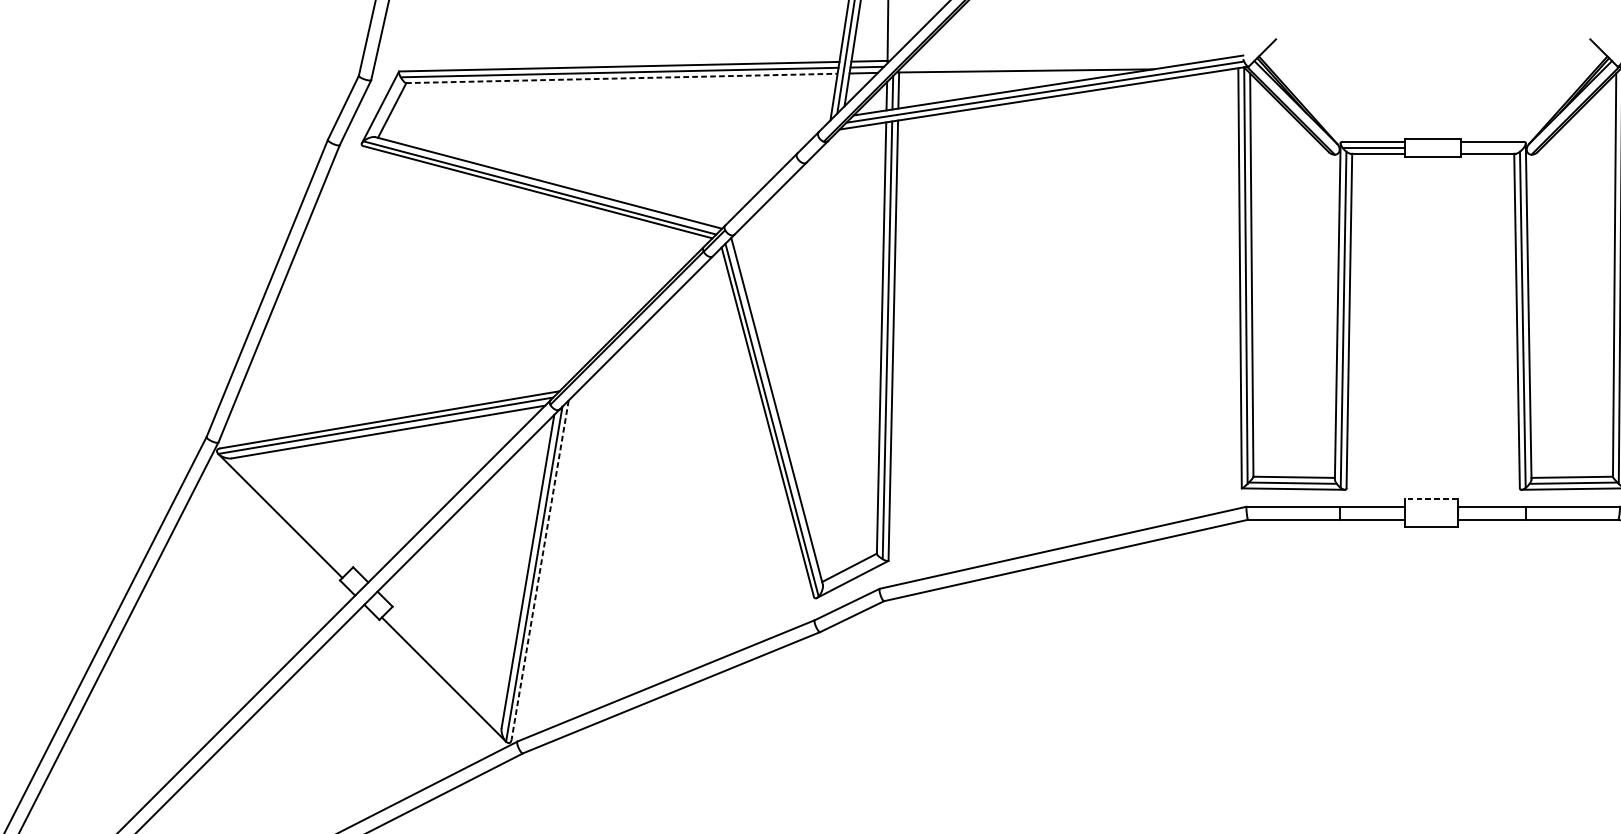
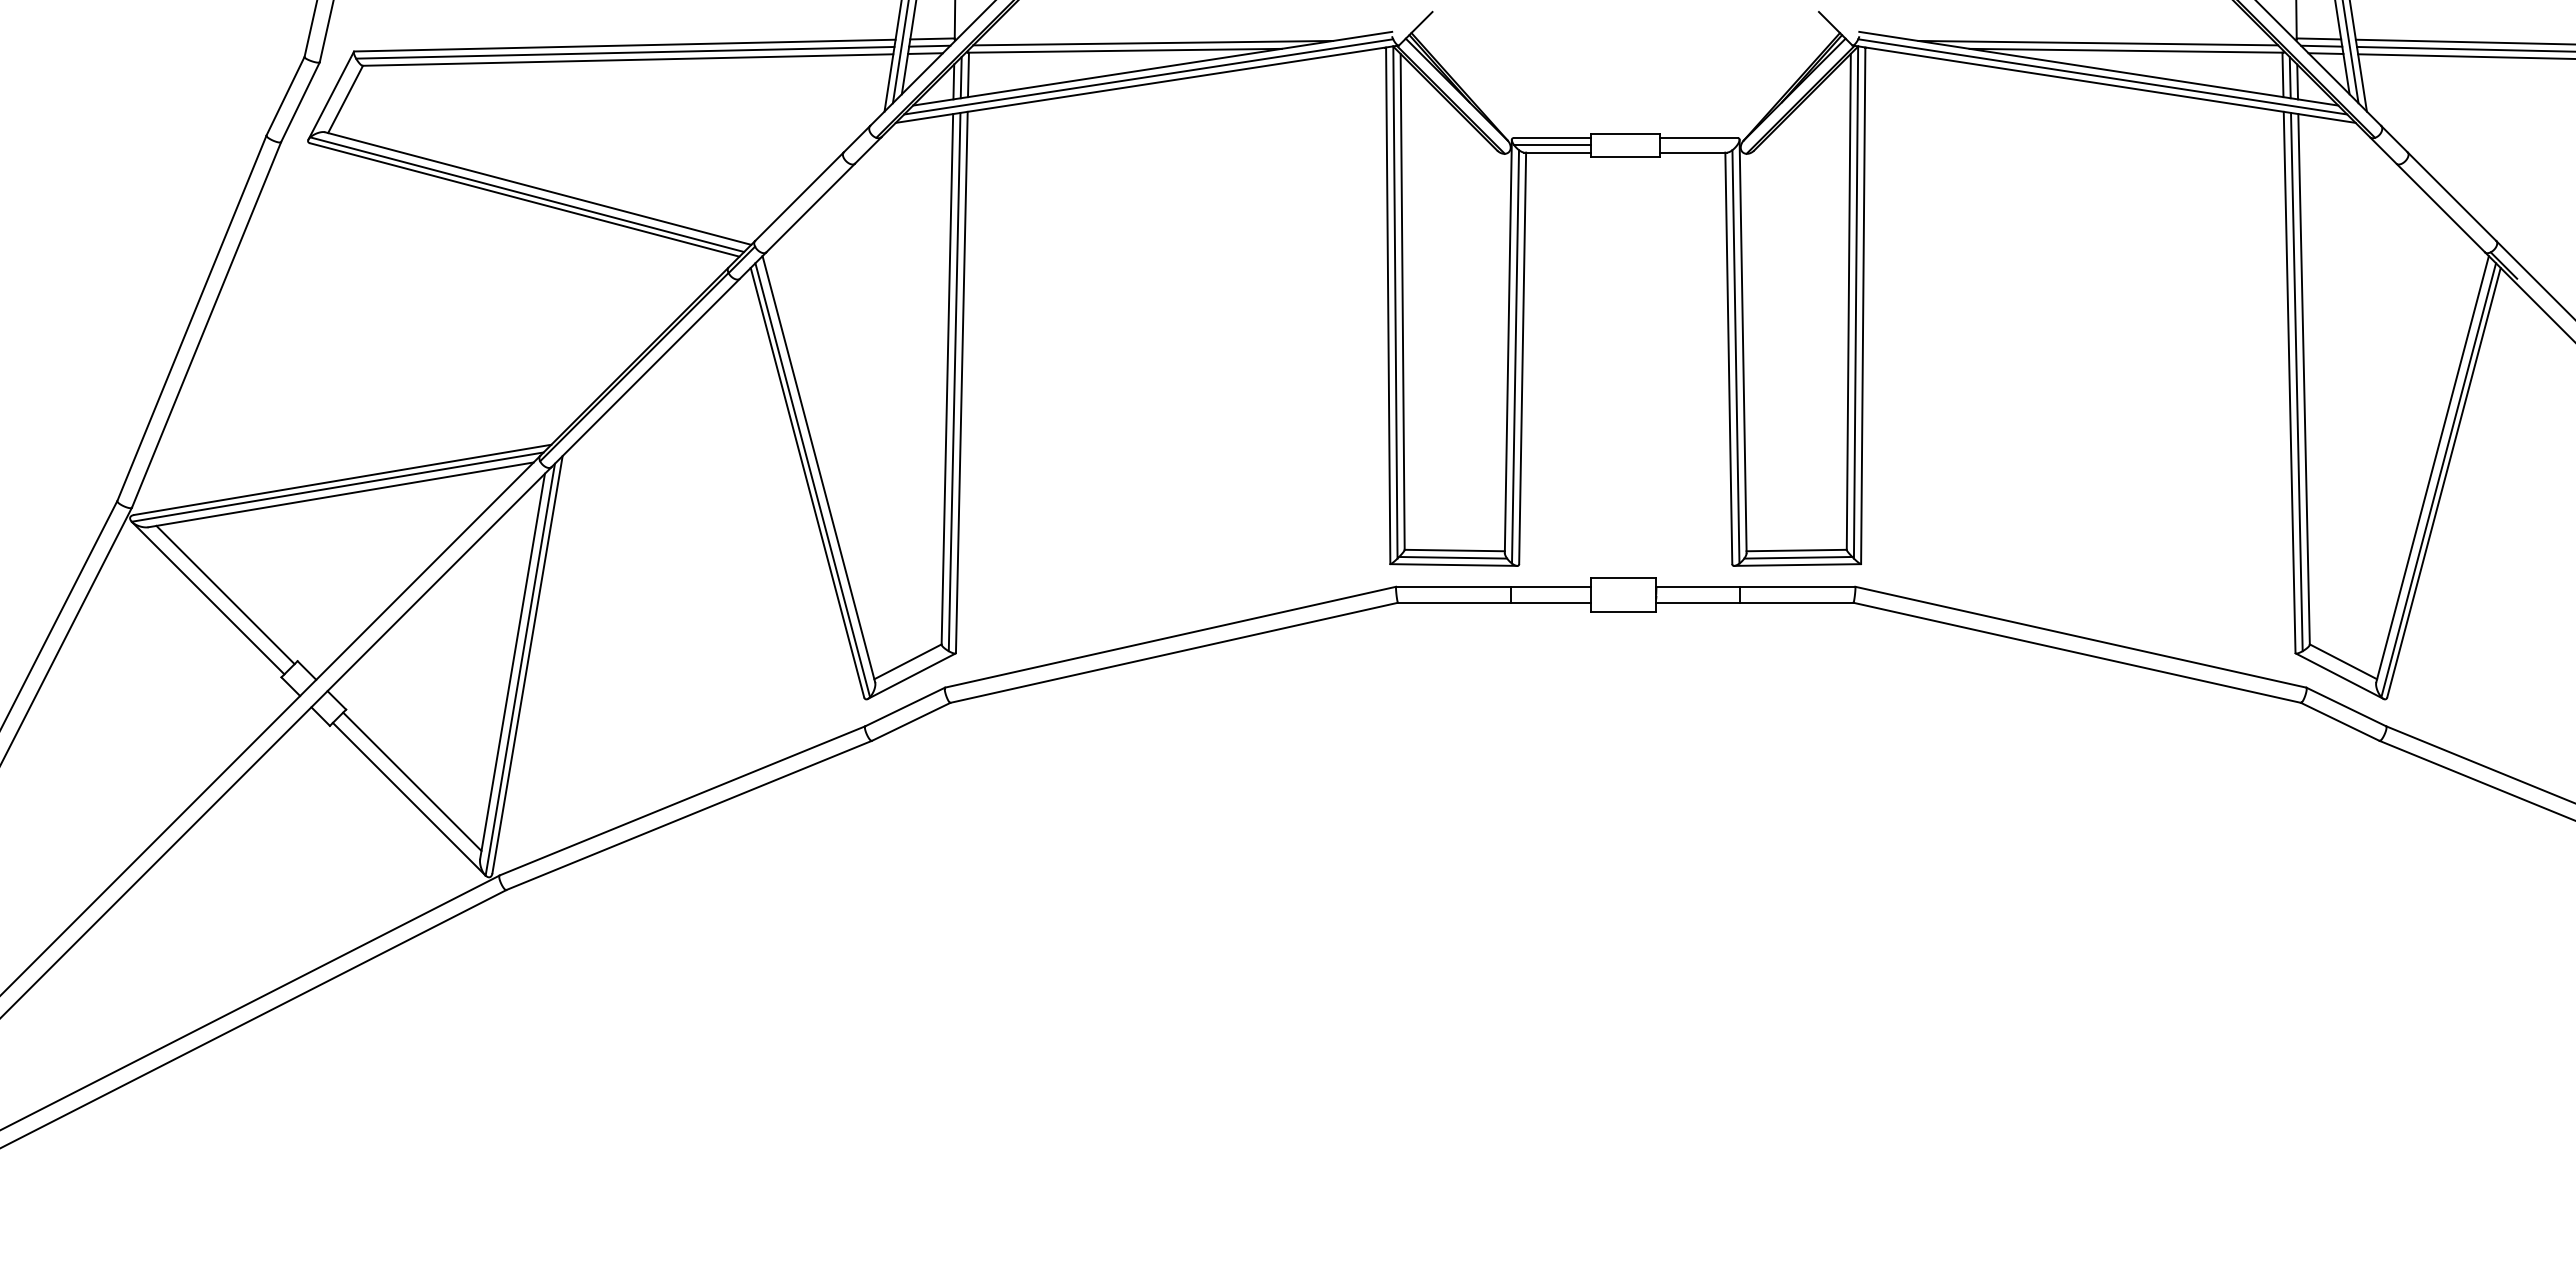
line: (1049, 64) -> (1153, 42), added
line: (622, 78) -> (628, 60), dashed -> solid
line: (1431, 499) -> (1623, 577), dashed -> solid
line: (294, 513) -> (225, 594), added
line: (540, 570) -> (527, 665), dashed -> solid
line: (446, 665) -> (412, 781), added

